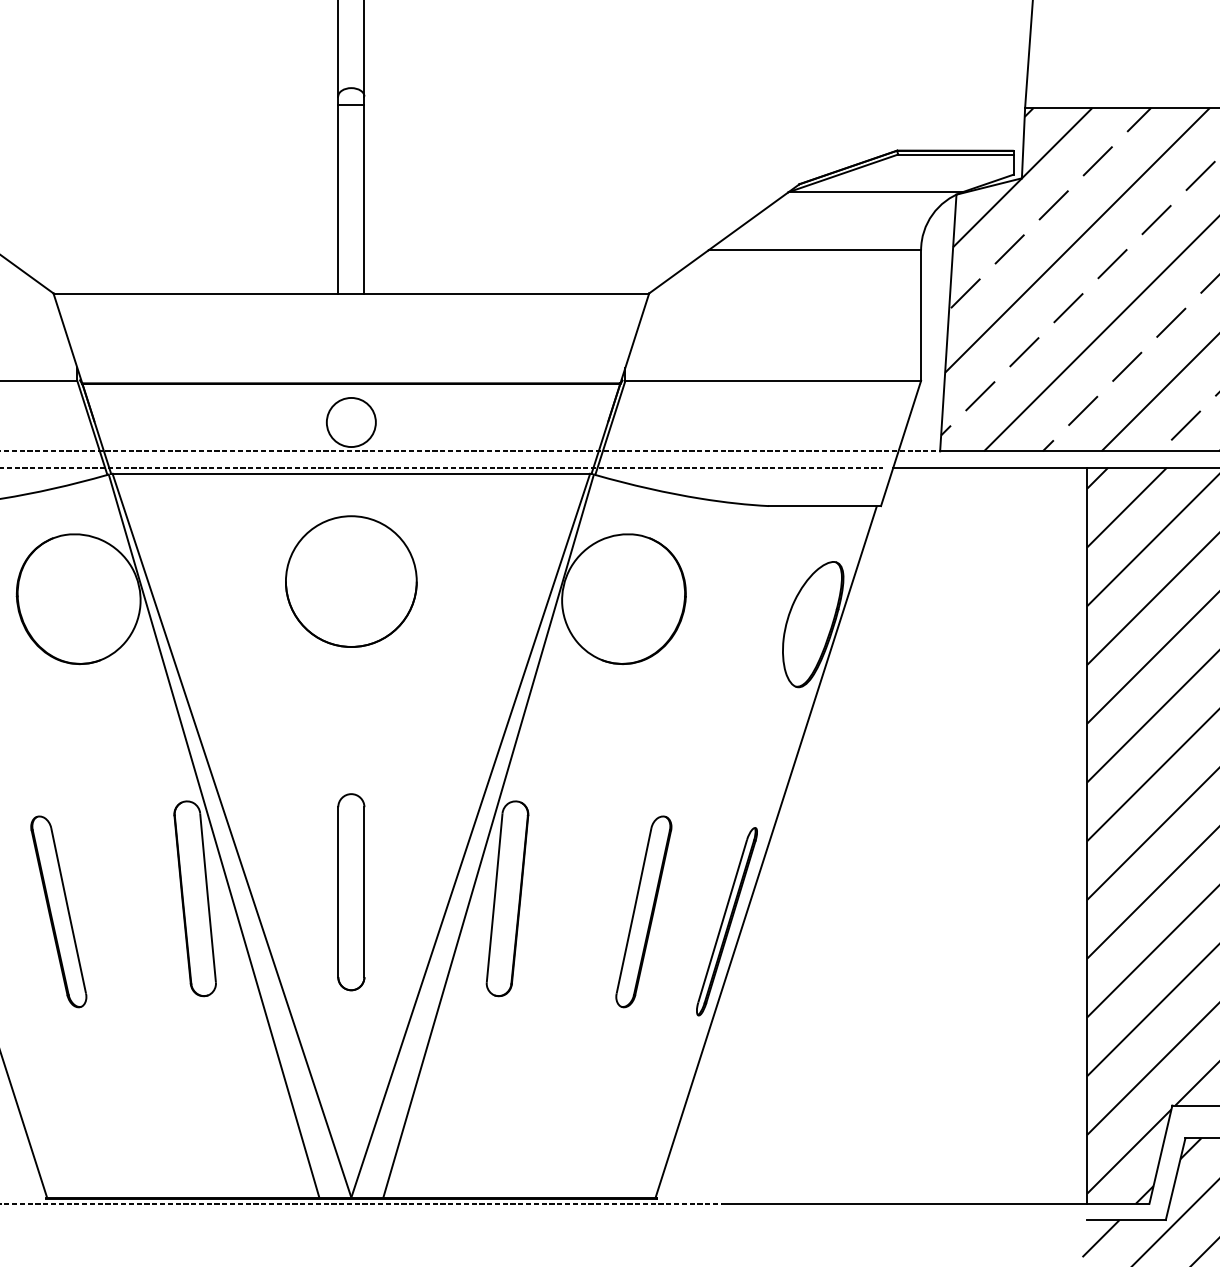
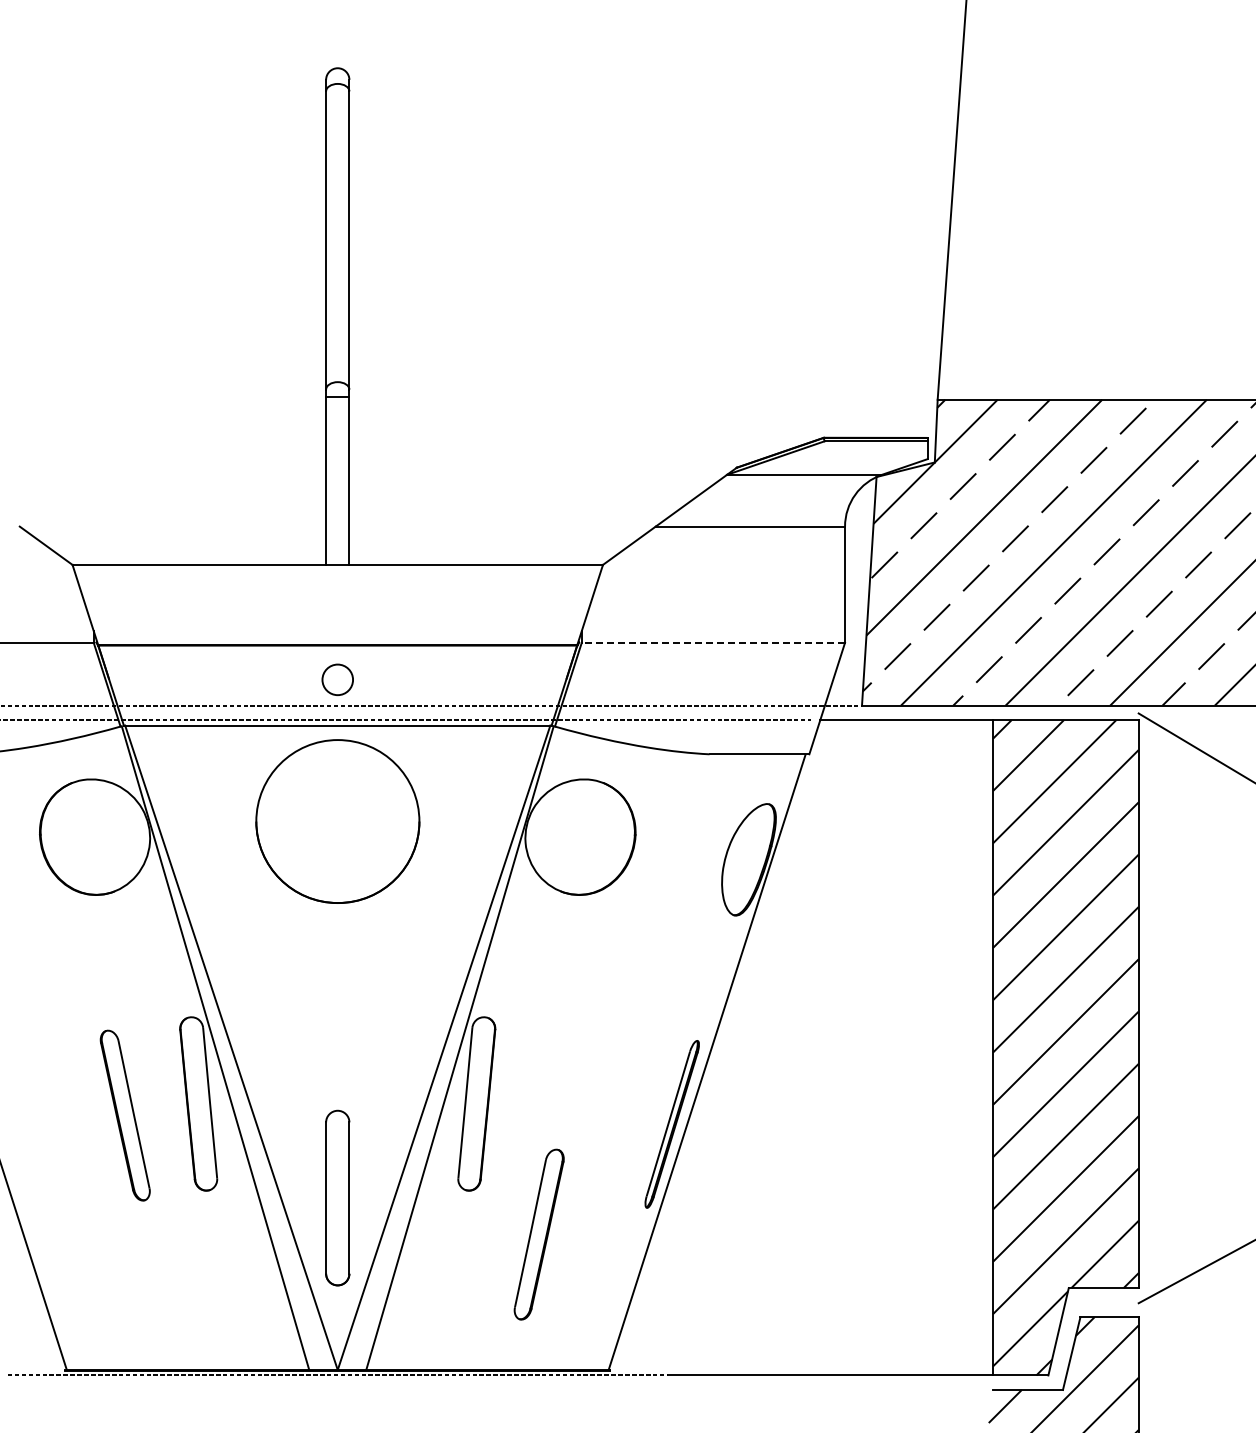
line: (773, 380) -> (713, 642), solid -> dashed
circle: (351, 422) -> (337, 679), size x0.7
part: (351, 581) -> (337, 821), size x1.4
part: (351, 891) -> (337, 1197), moved
part: (57, 911) -> (124, 1115), moved
part: (643, 911) -> (538, 1234), moved

